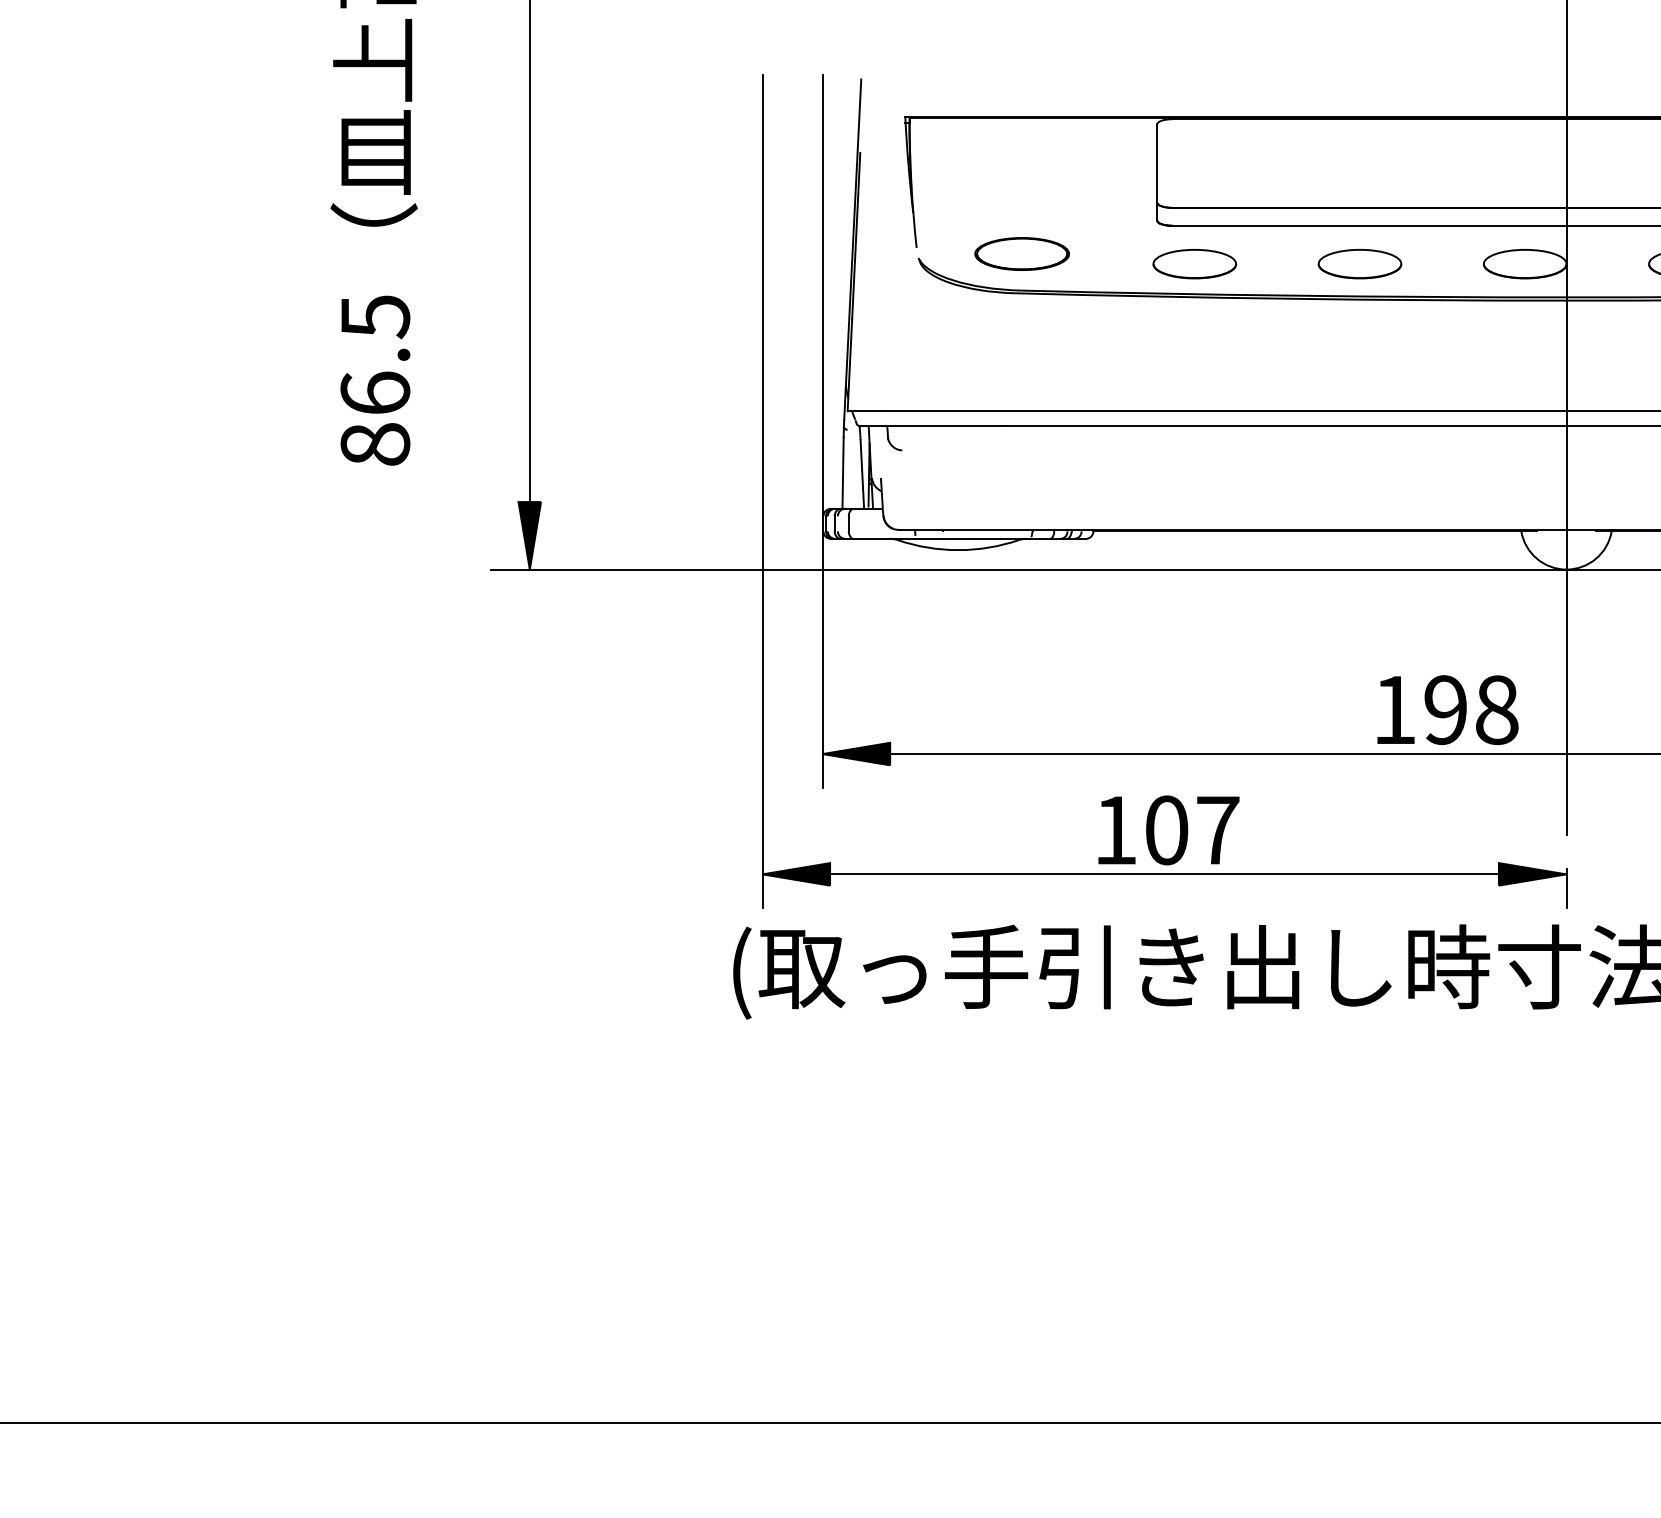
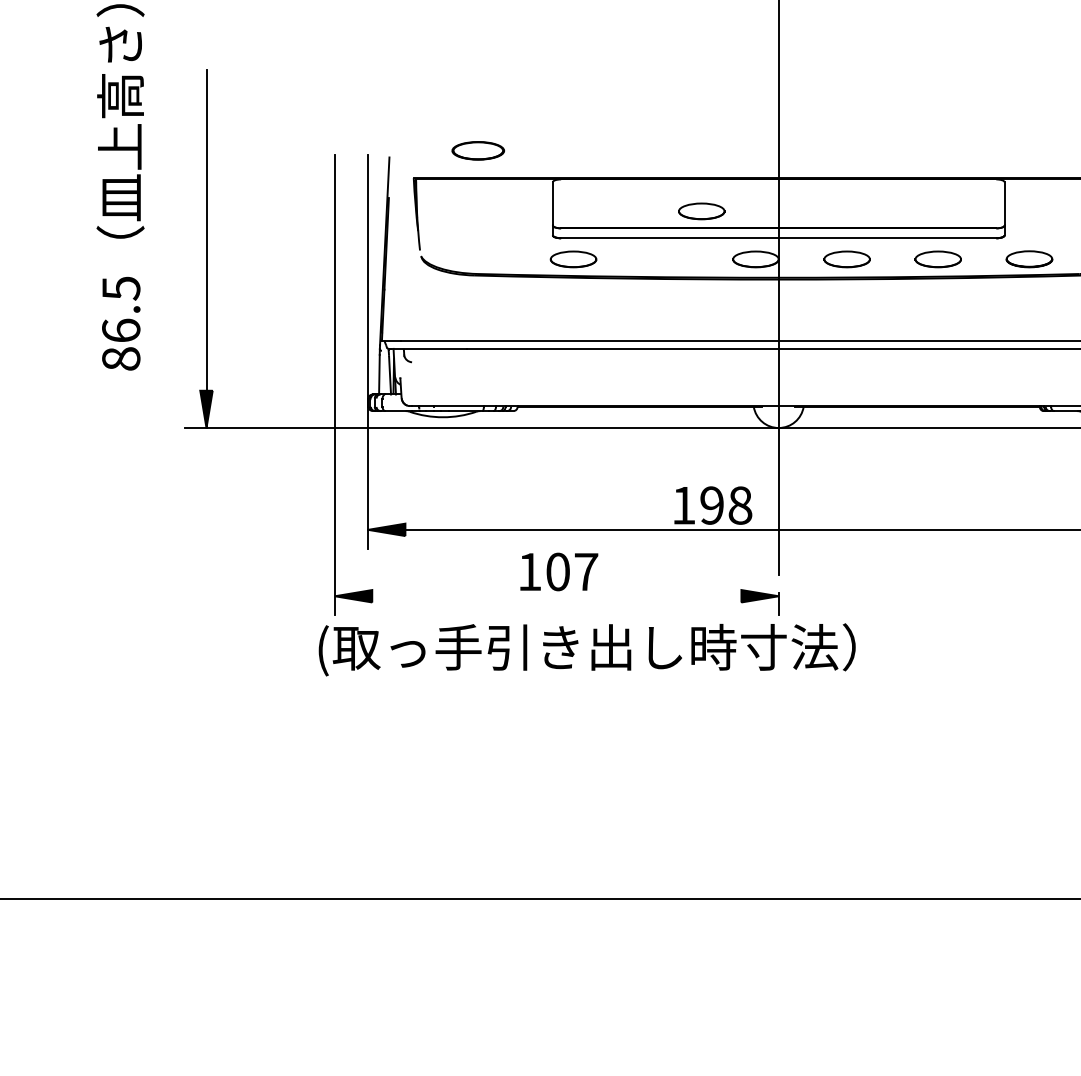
part: (1022, 253) -> (478, 150), moved
part: (1359, 264) -> (701, 211), moved
line: (1163, 874) -> (556, 596), removed

